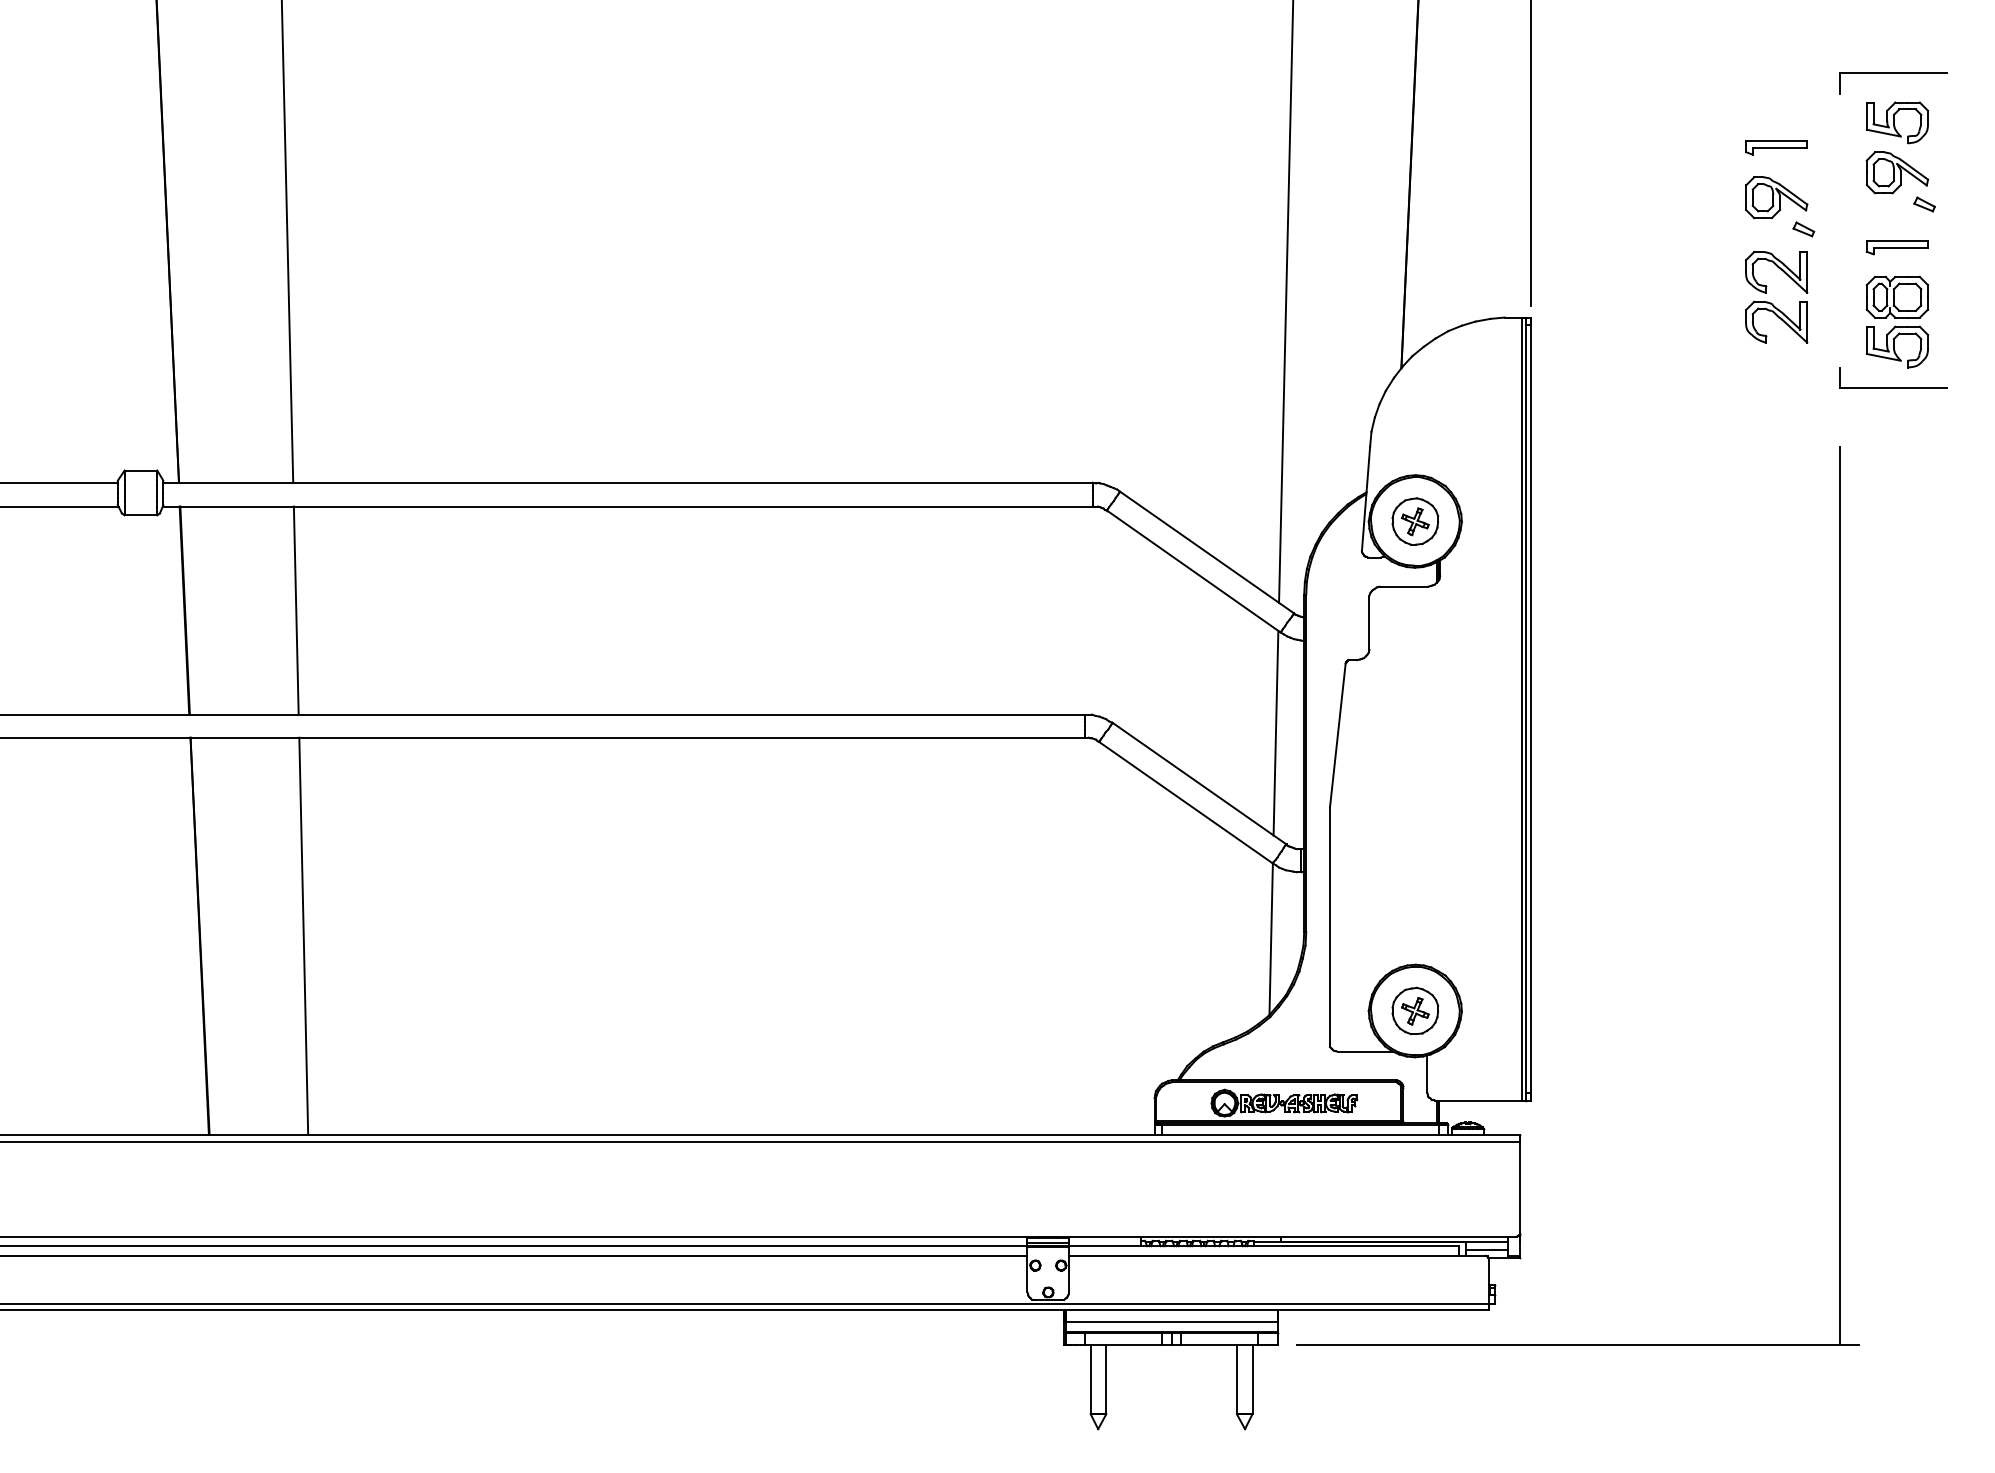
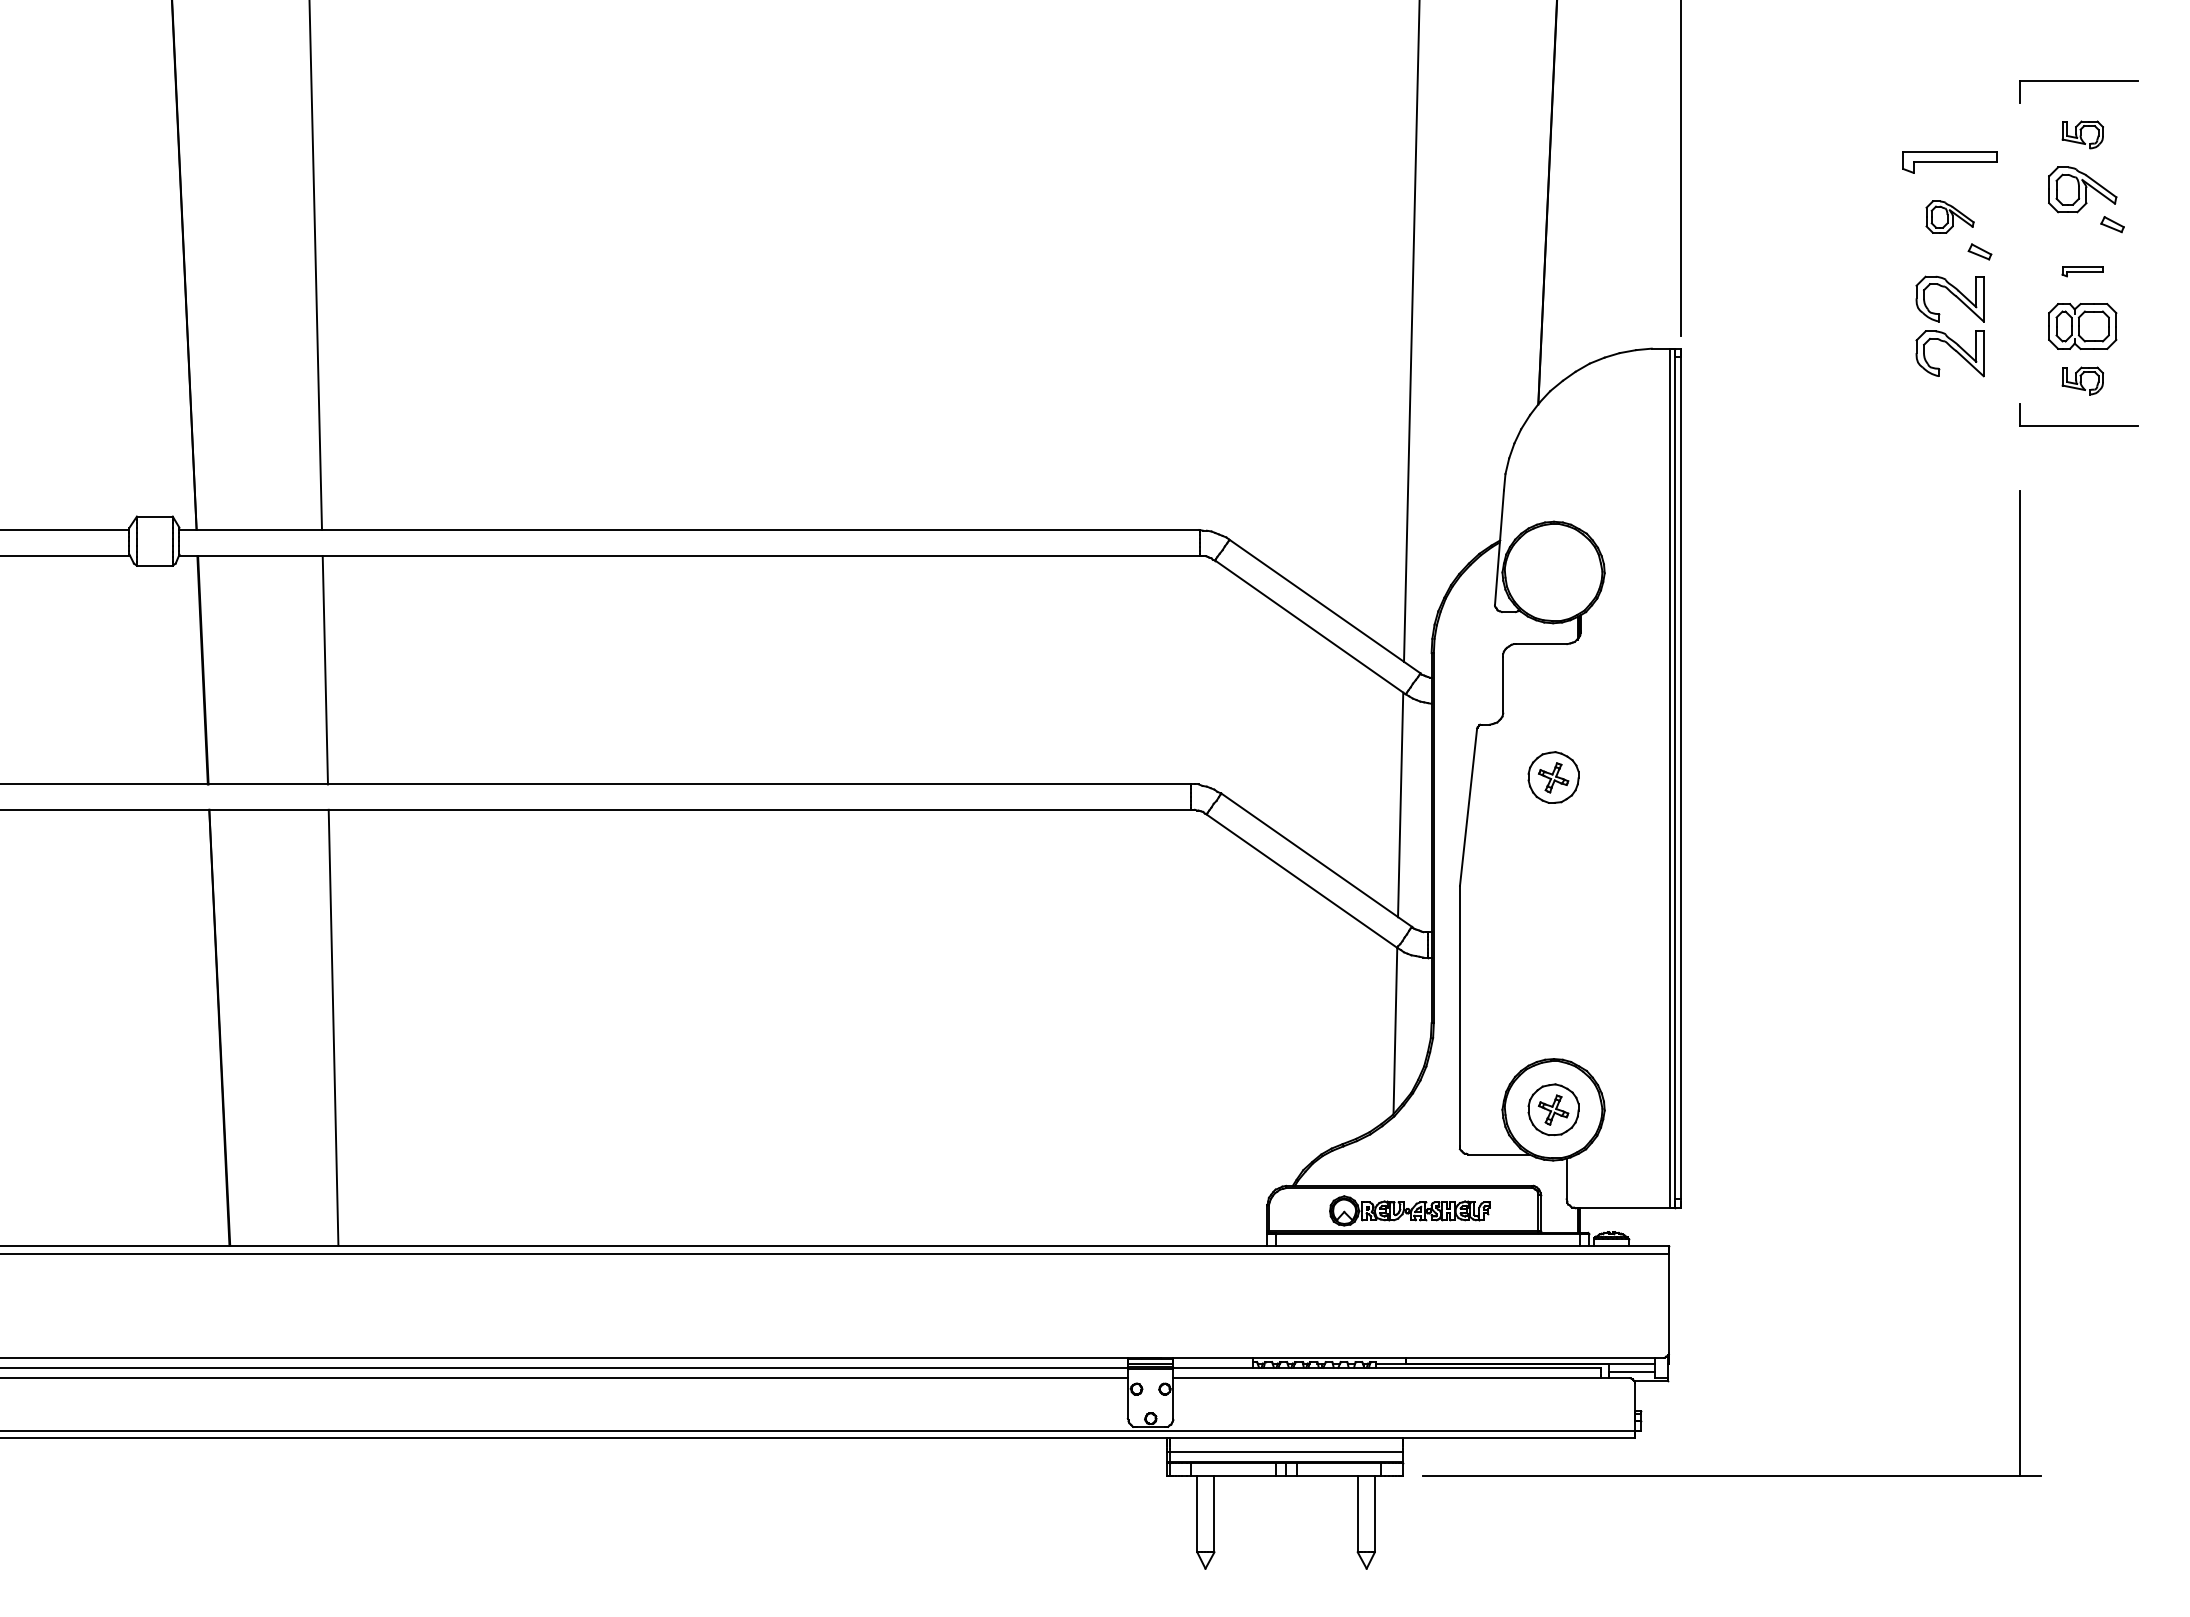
part: (1897, 122) -> (2082, 134), size x0.6
part: (1776, 147) -> (1949, 162), size x1.4
part: (1776, 197) -> (1949, 216), size x0.7
part: (1897, 247) -> (2082, 271), size x0.6
part: (1897, 346) -> (2082, 380), size x0.6
part: (1415, 521) -> (1553, 777), moved

